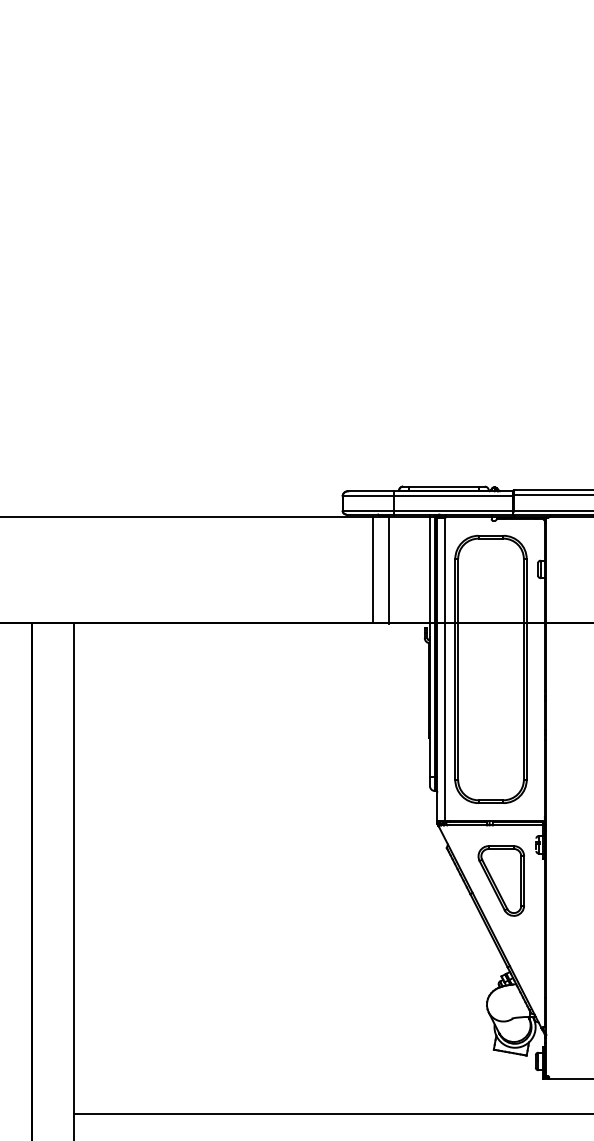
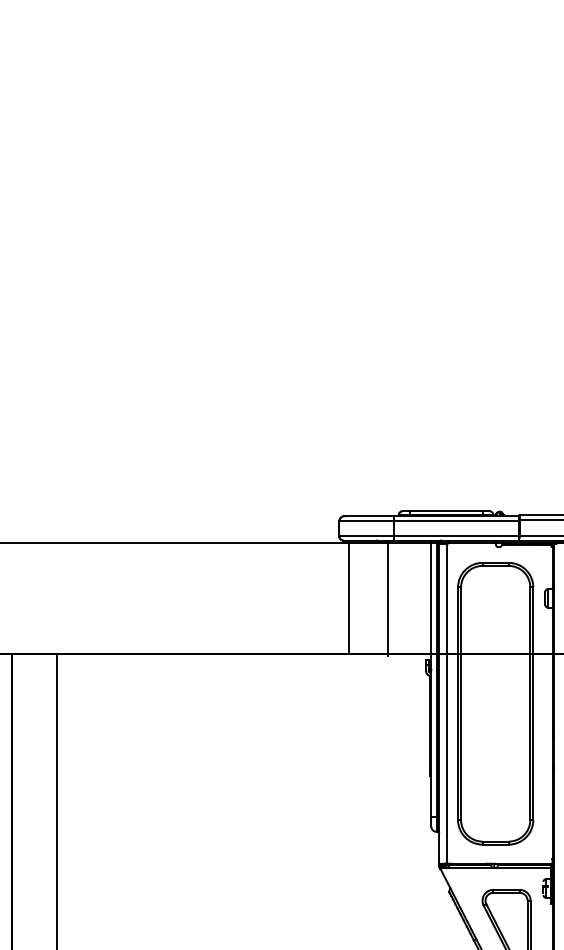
line: (372, 569) -> (348, 598), moved

